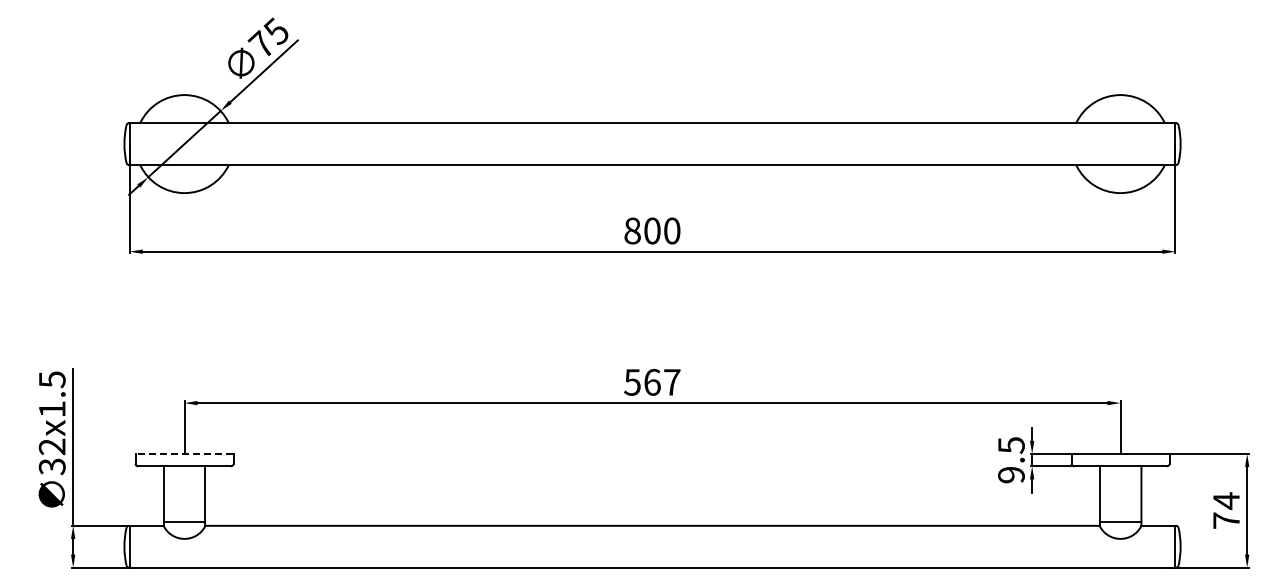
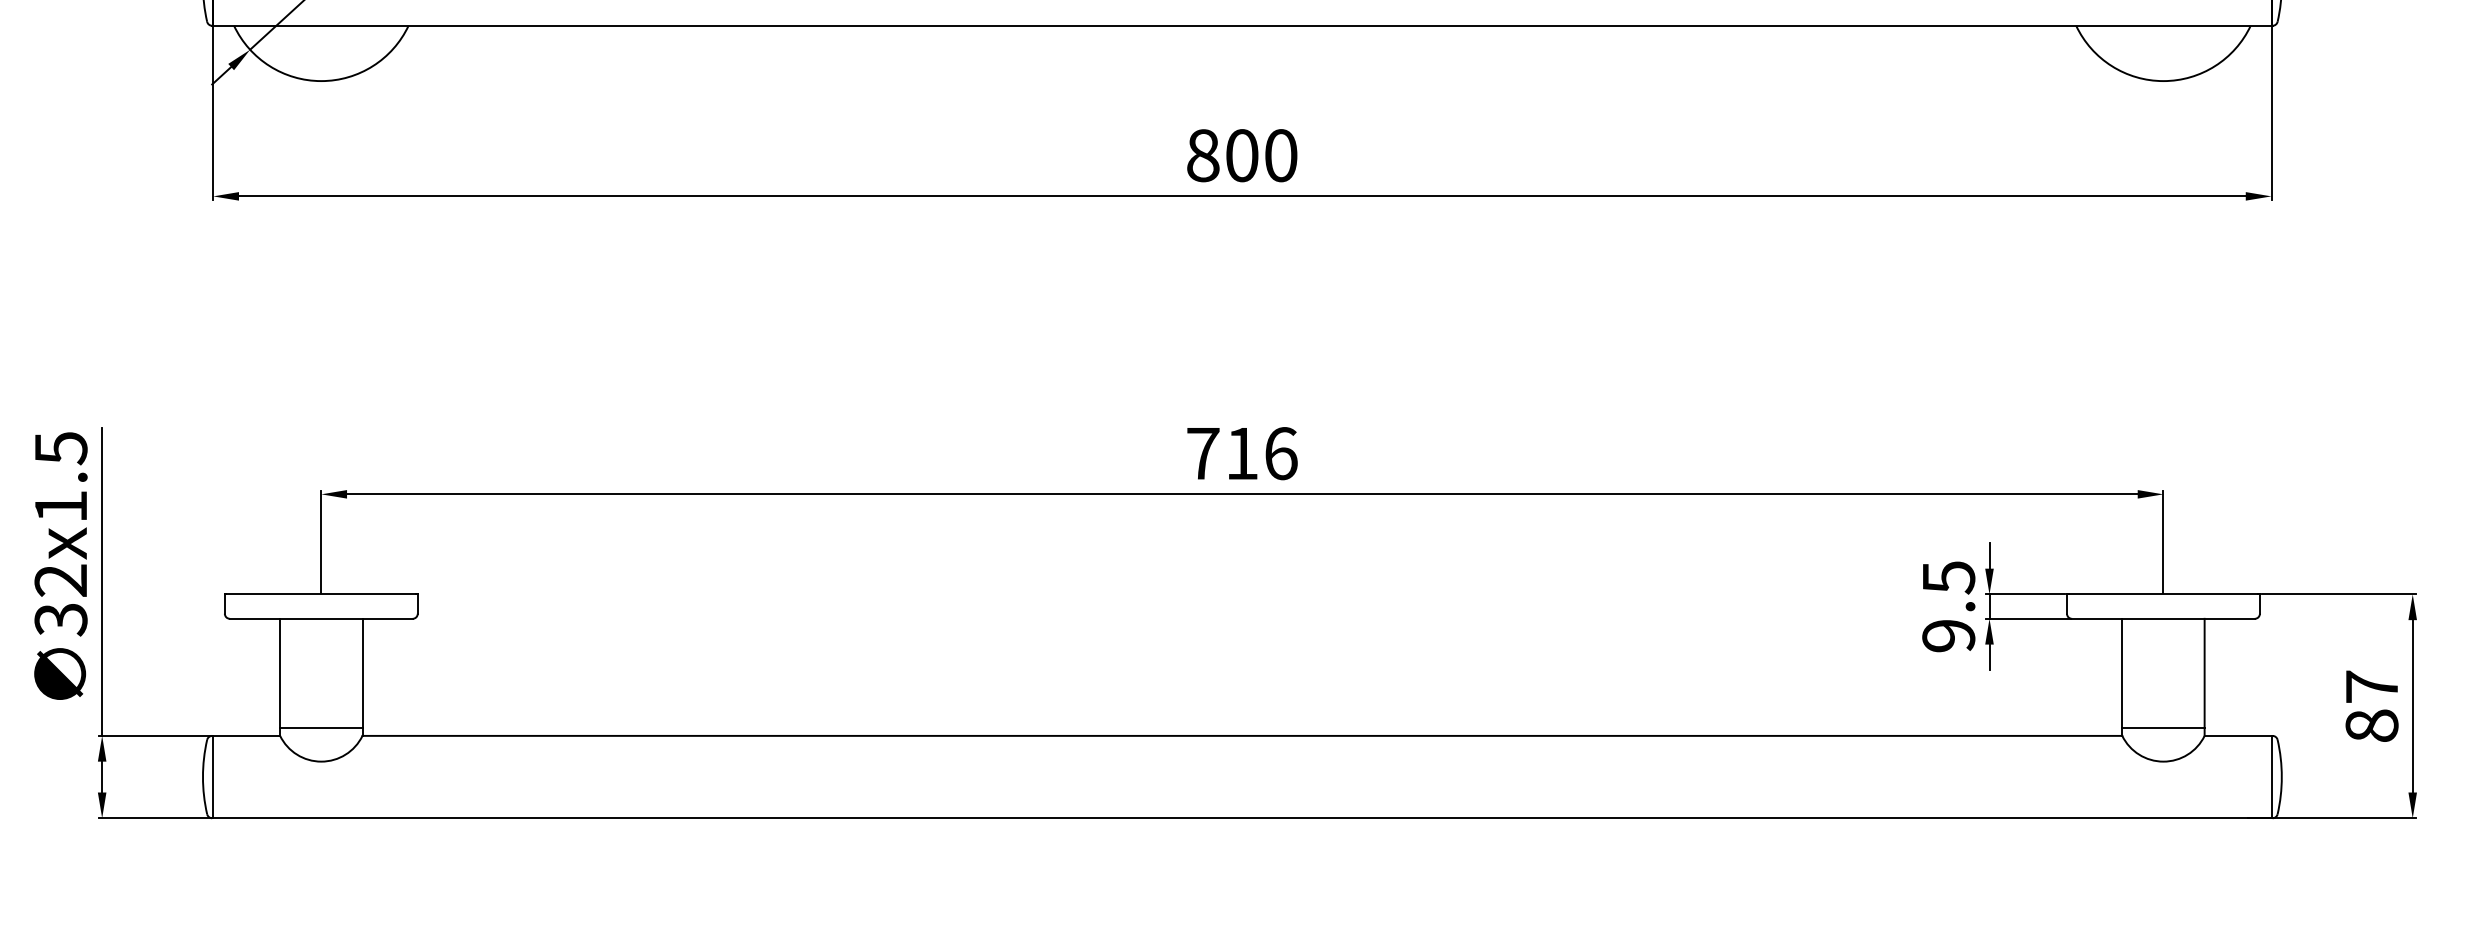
text: (652, 381) -> (1242, 451), 567 -> 716
line: (184, 453) -> (321, 593), dashed -> solid
text: (1226, 510) -> (2372, 705), 74 -> 87

